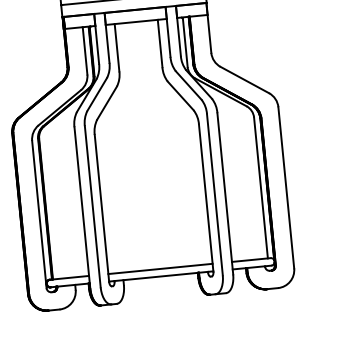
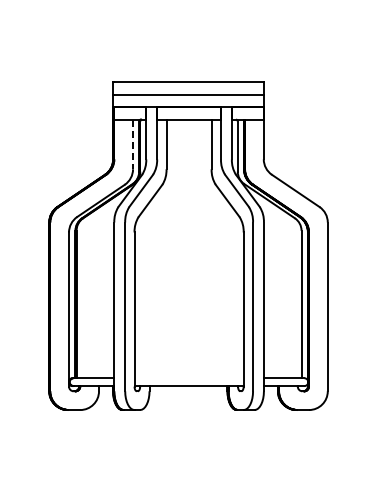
line: (85, 50) -> (133, 144), solid -> dashed
line: (159, 269) -> (188, 378), removed

